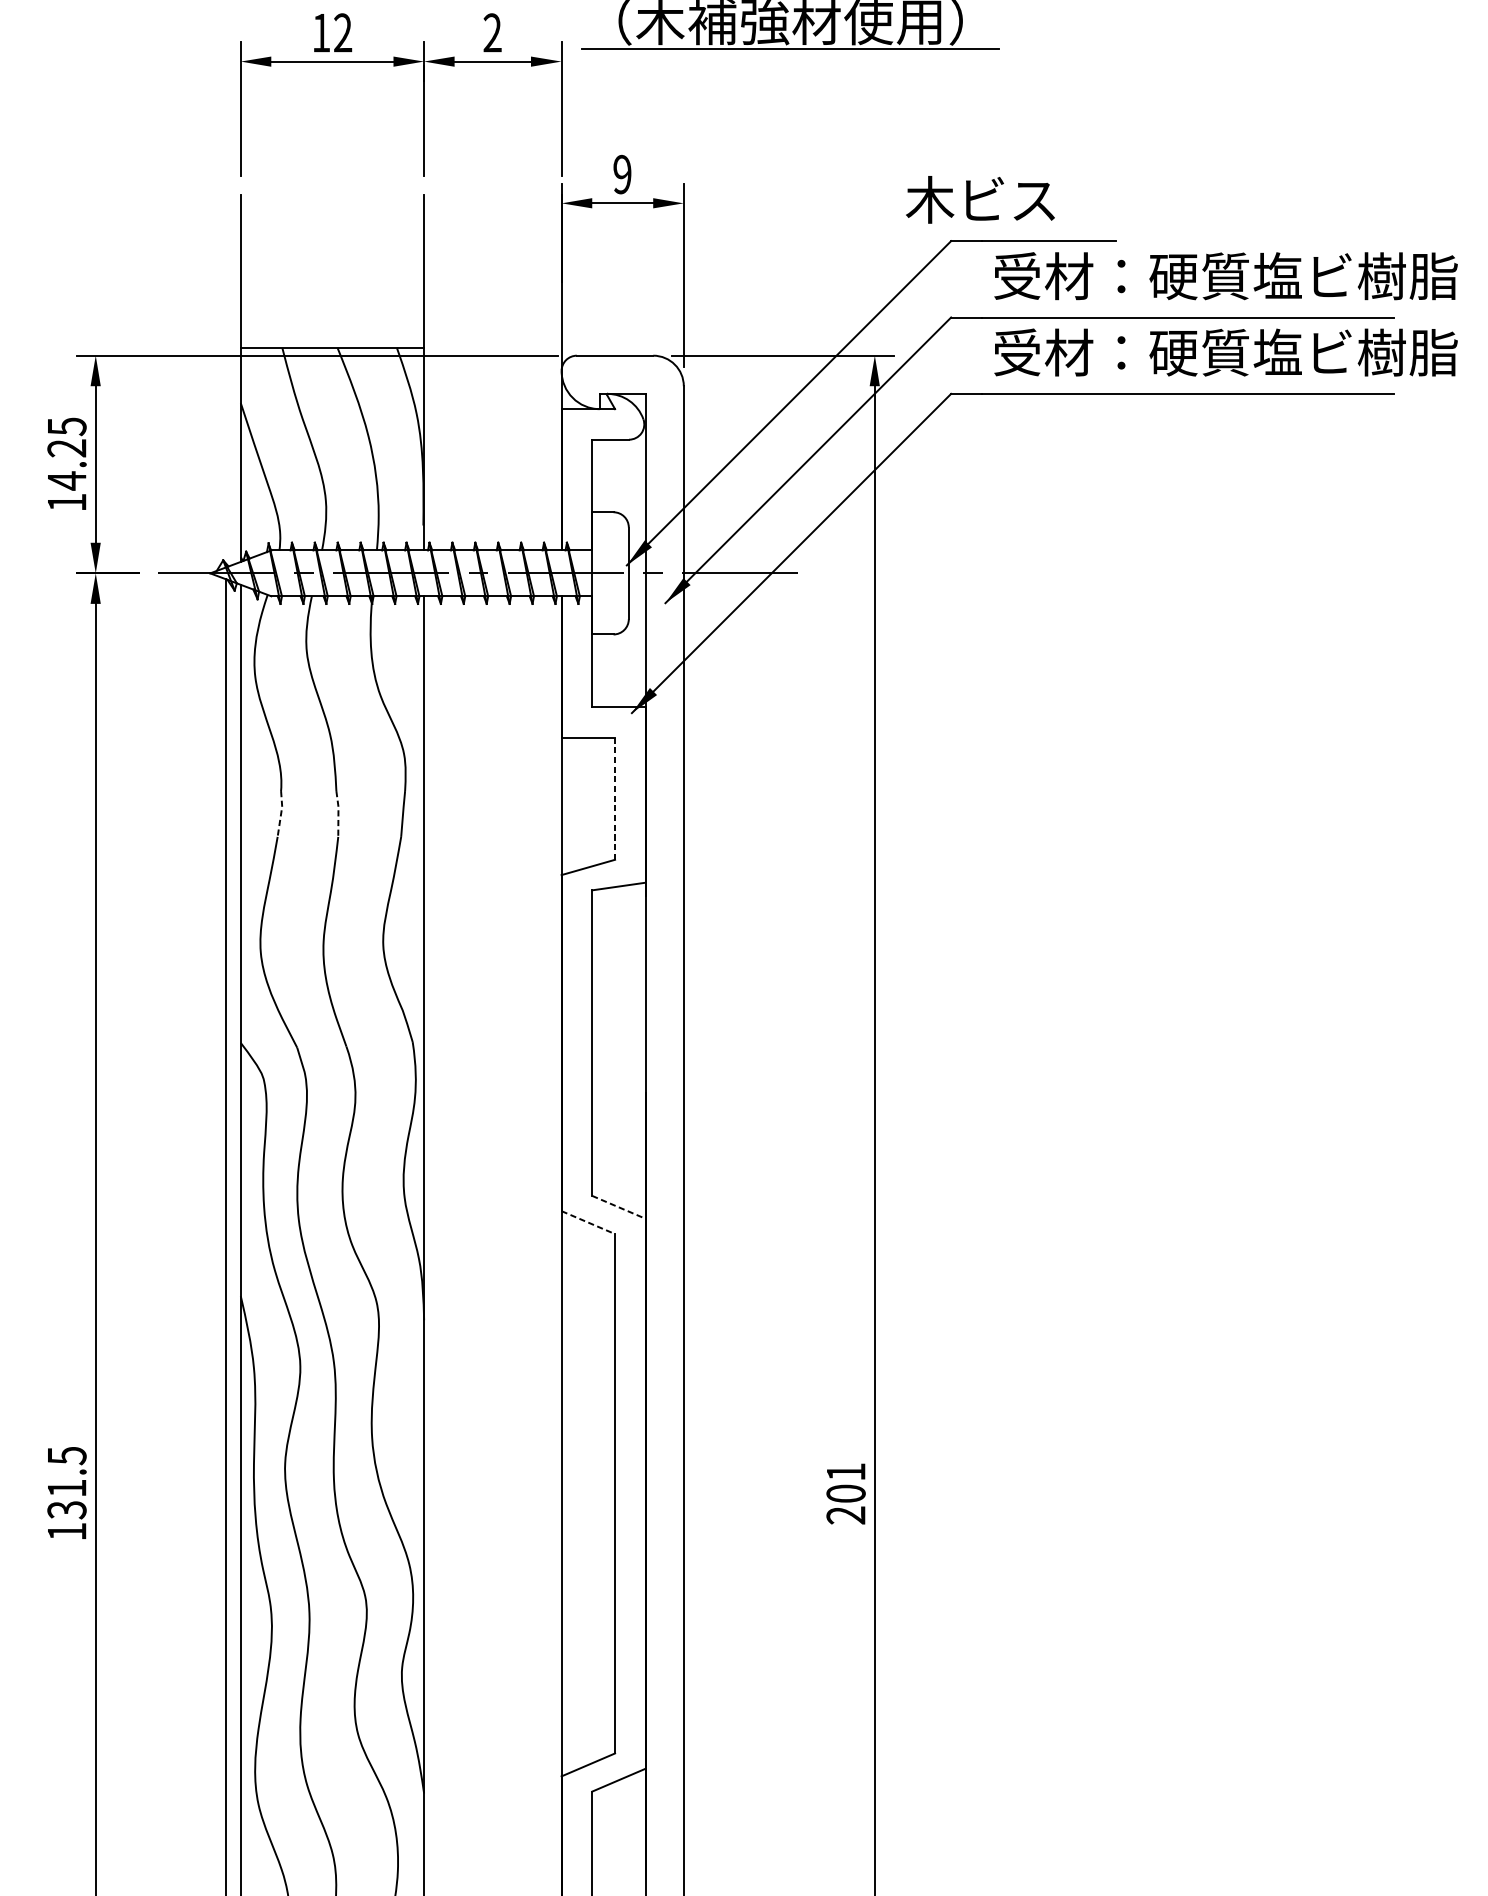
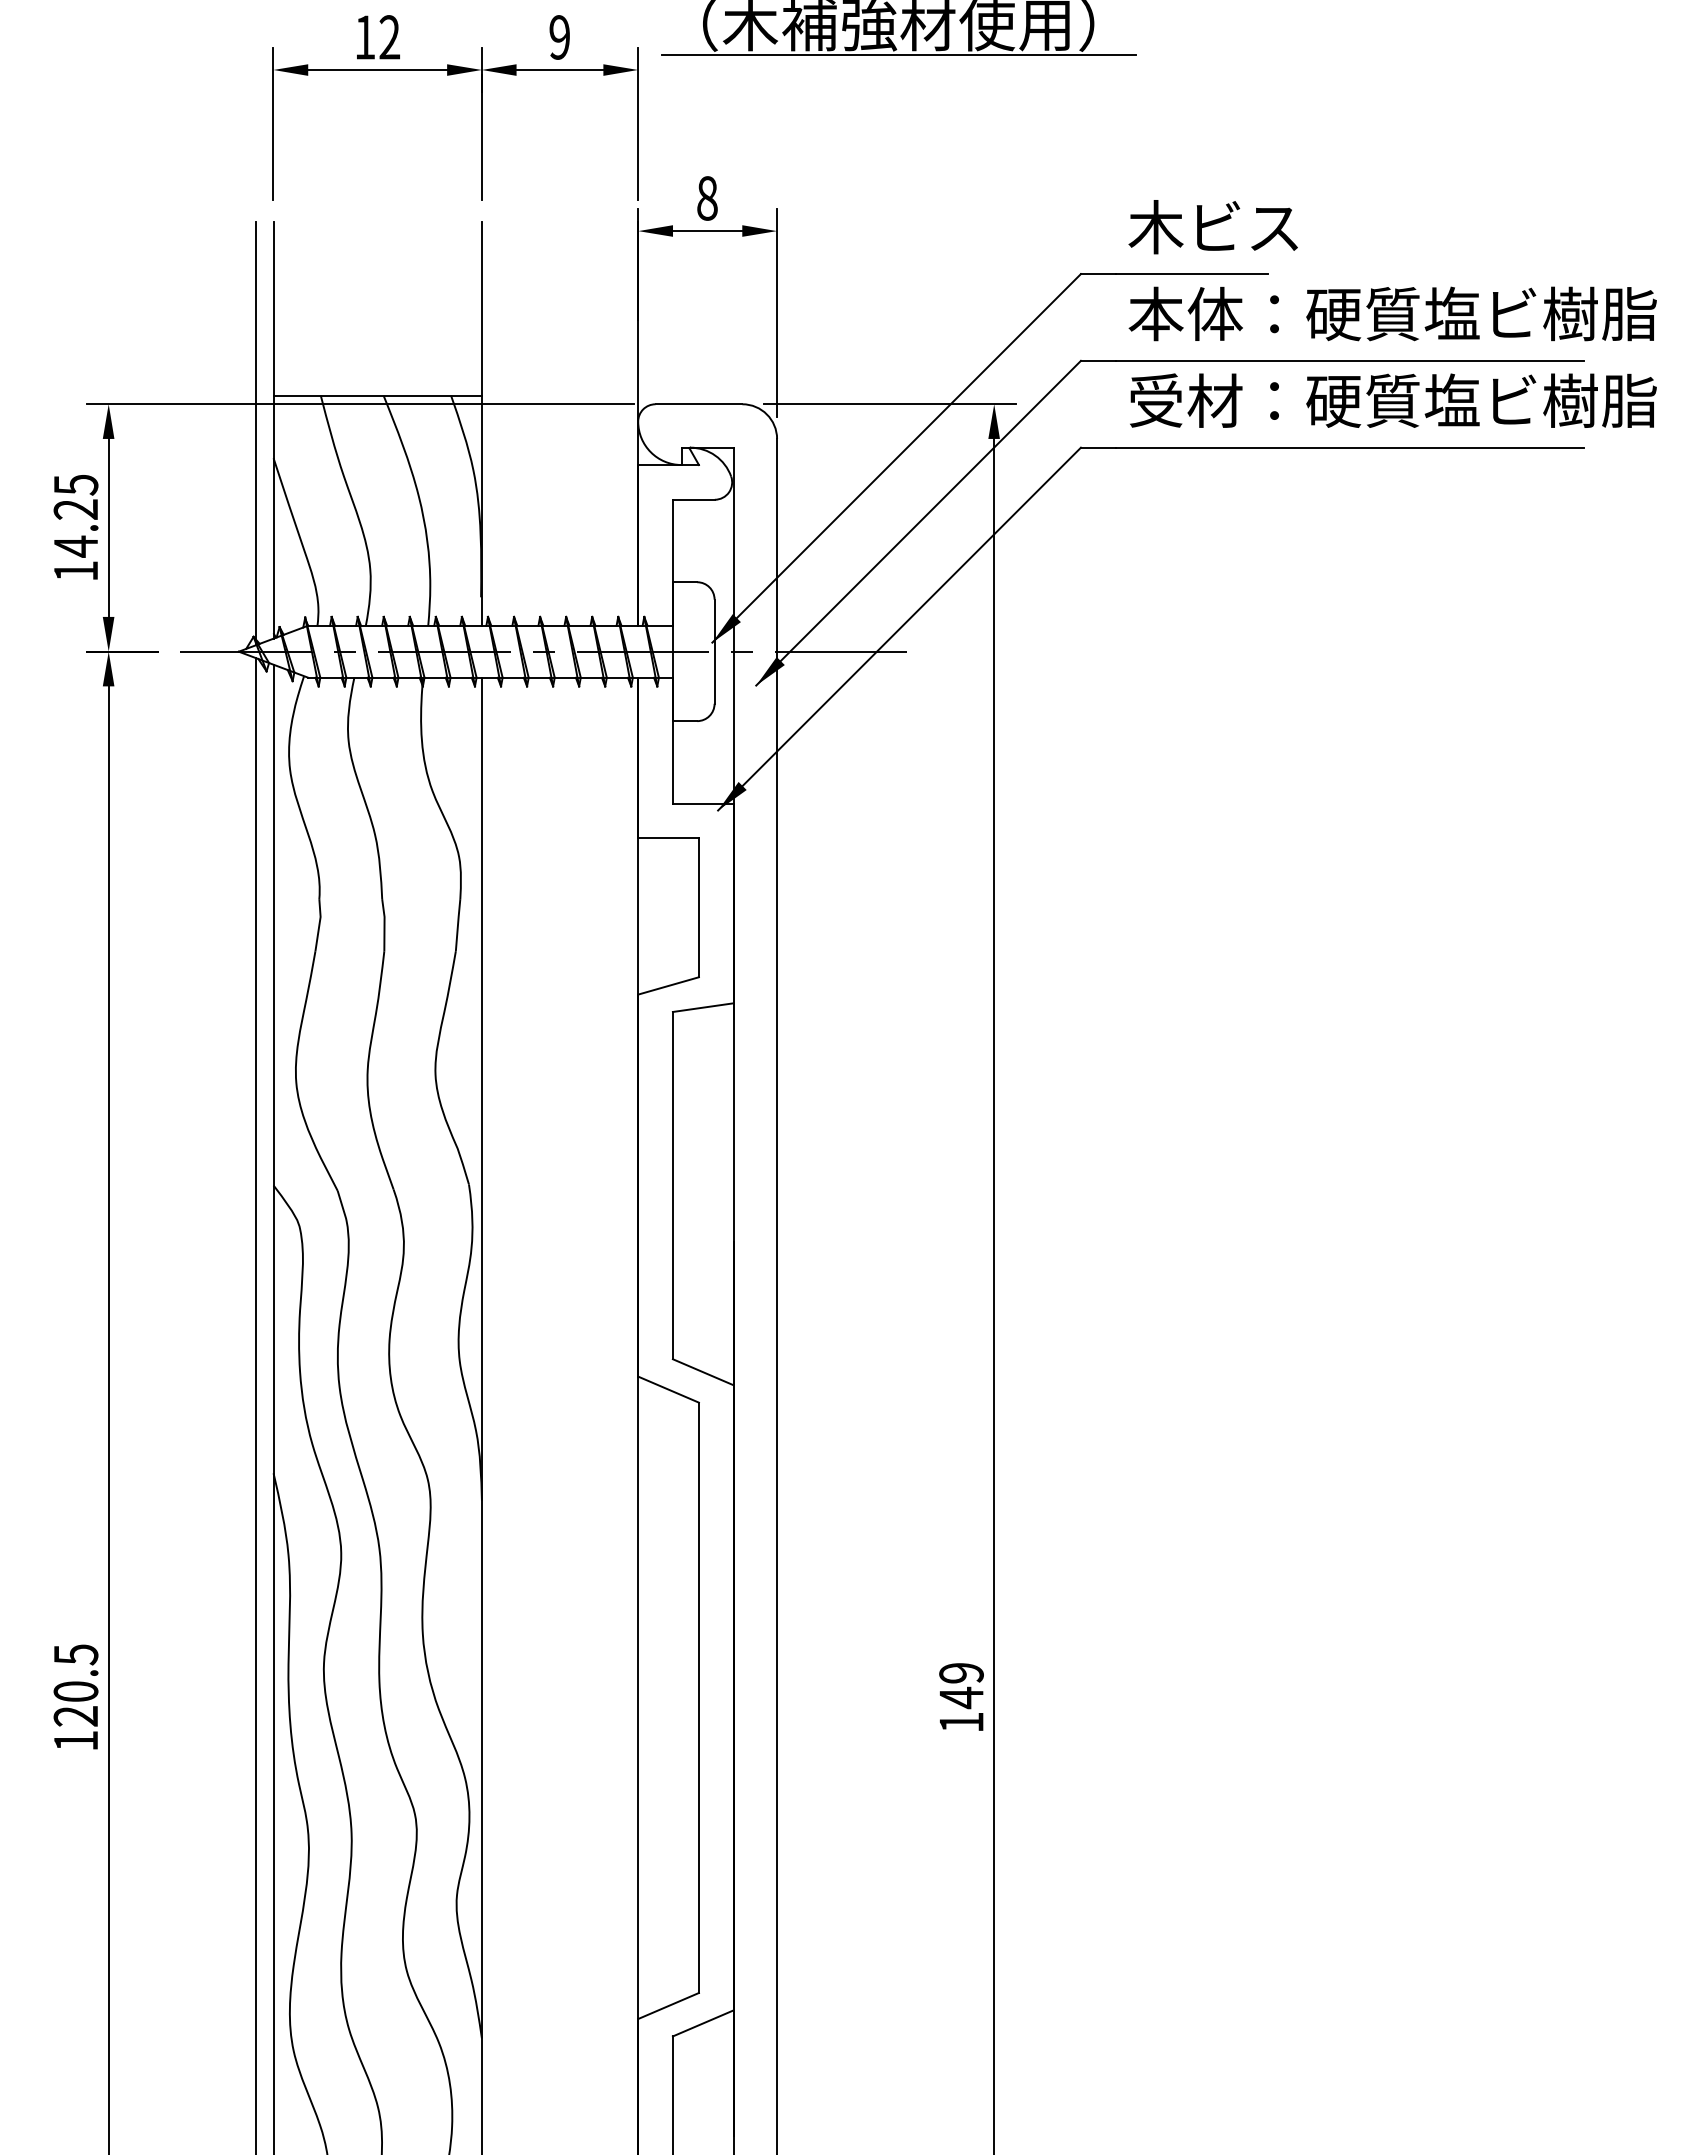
text: (492, 33) -> (559, 37), 2 -> 9
text: (622, 174) -> (707, 198), 9 -> 8
text: (979, 200) -> (1212, 227), moved
text: (1043, 275) -> (1185, 313), 受材：硬質塩ビ樹脂 -> 本体：硬質塩ビ樹脂
line: (225, 381) -> (256, 433), added
line: (614, 799) -> (698, 908), dashed -> solid
line: (281, 813) -> (319, 924), dashed -> solid
line: (338, 813) -> (384, 924), dashed -> solid
line: (619, 1207) -> (703, 1372), dashed -> solid
line: (589, 1222) -> (669, 1389), dashed -> solid
text: (846, 1493) -> (961, 1697), 201 -> 149
text: (66, 1499) -> (75, 1704), 131.5 -> 120.5

